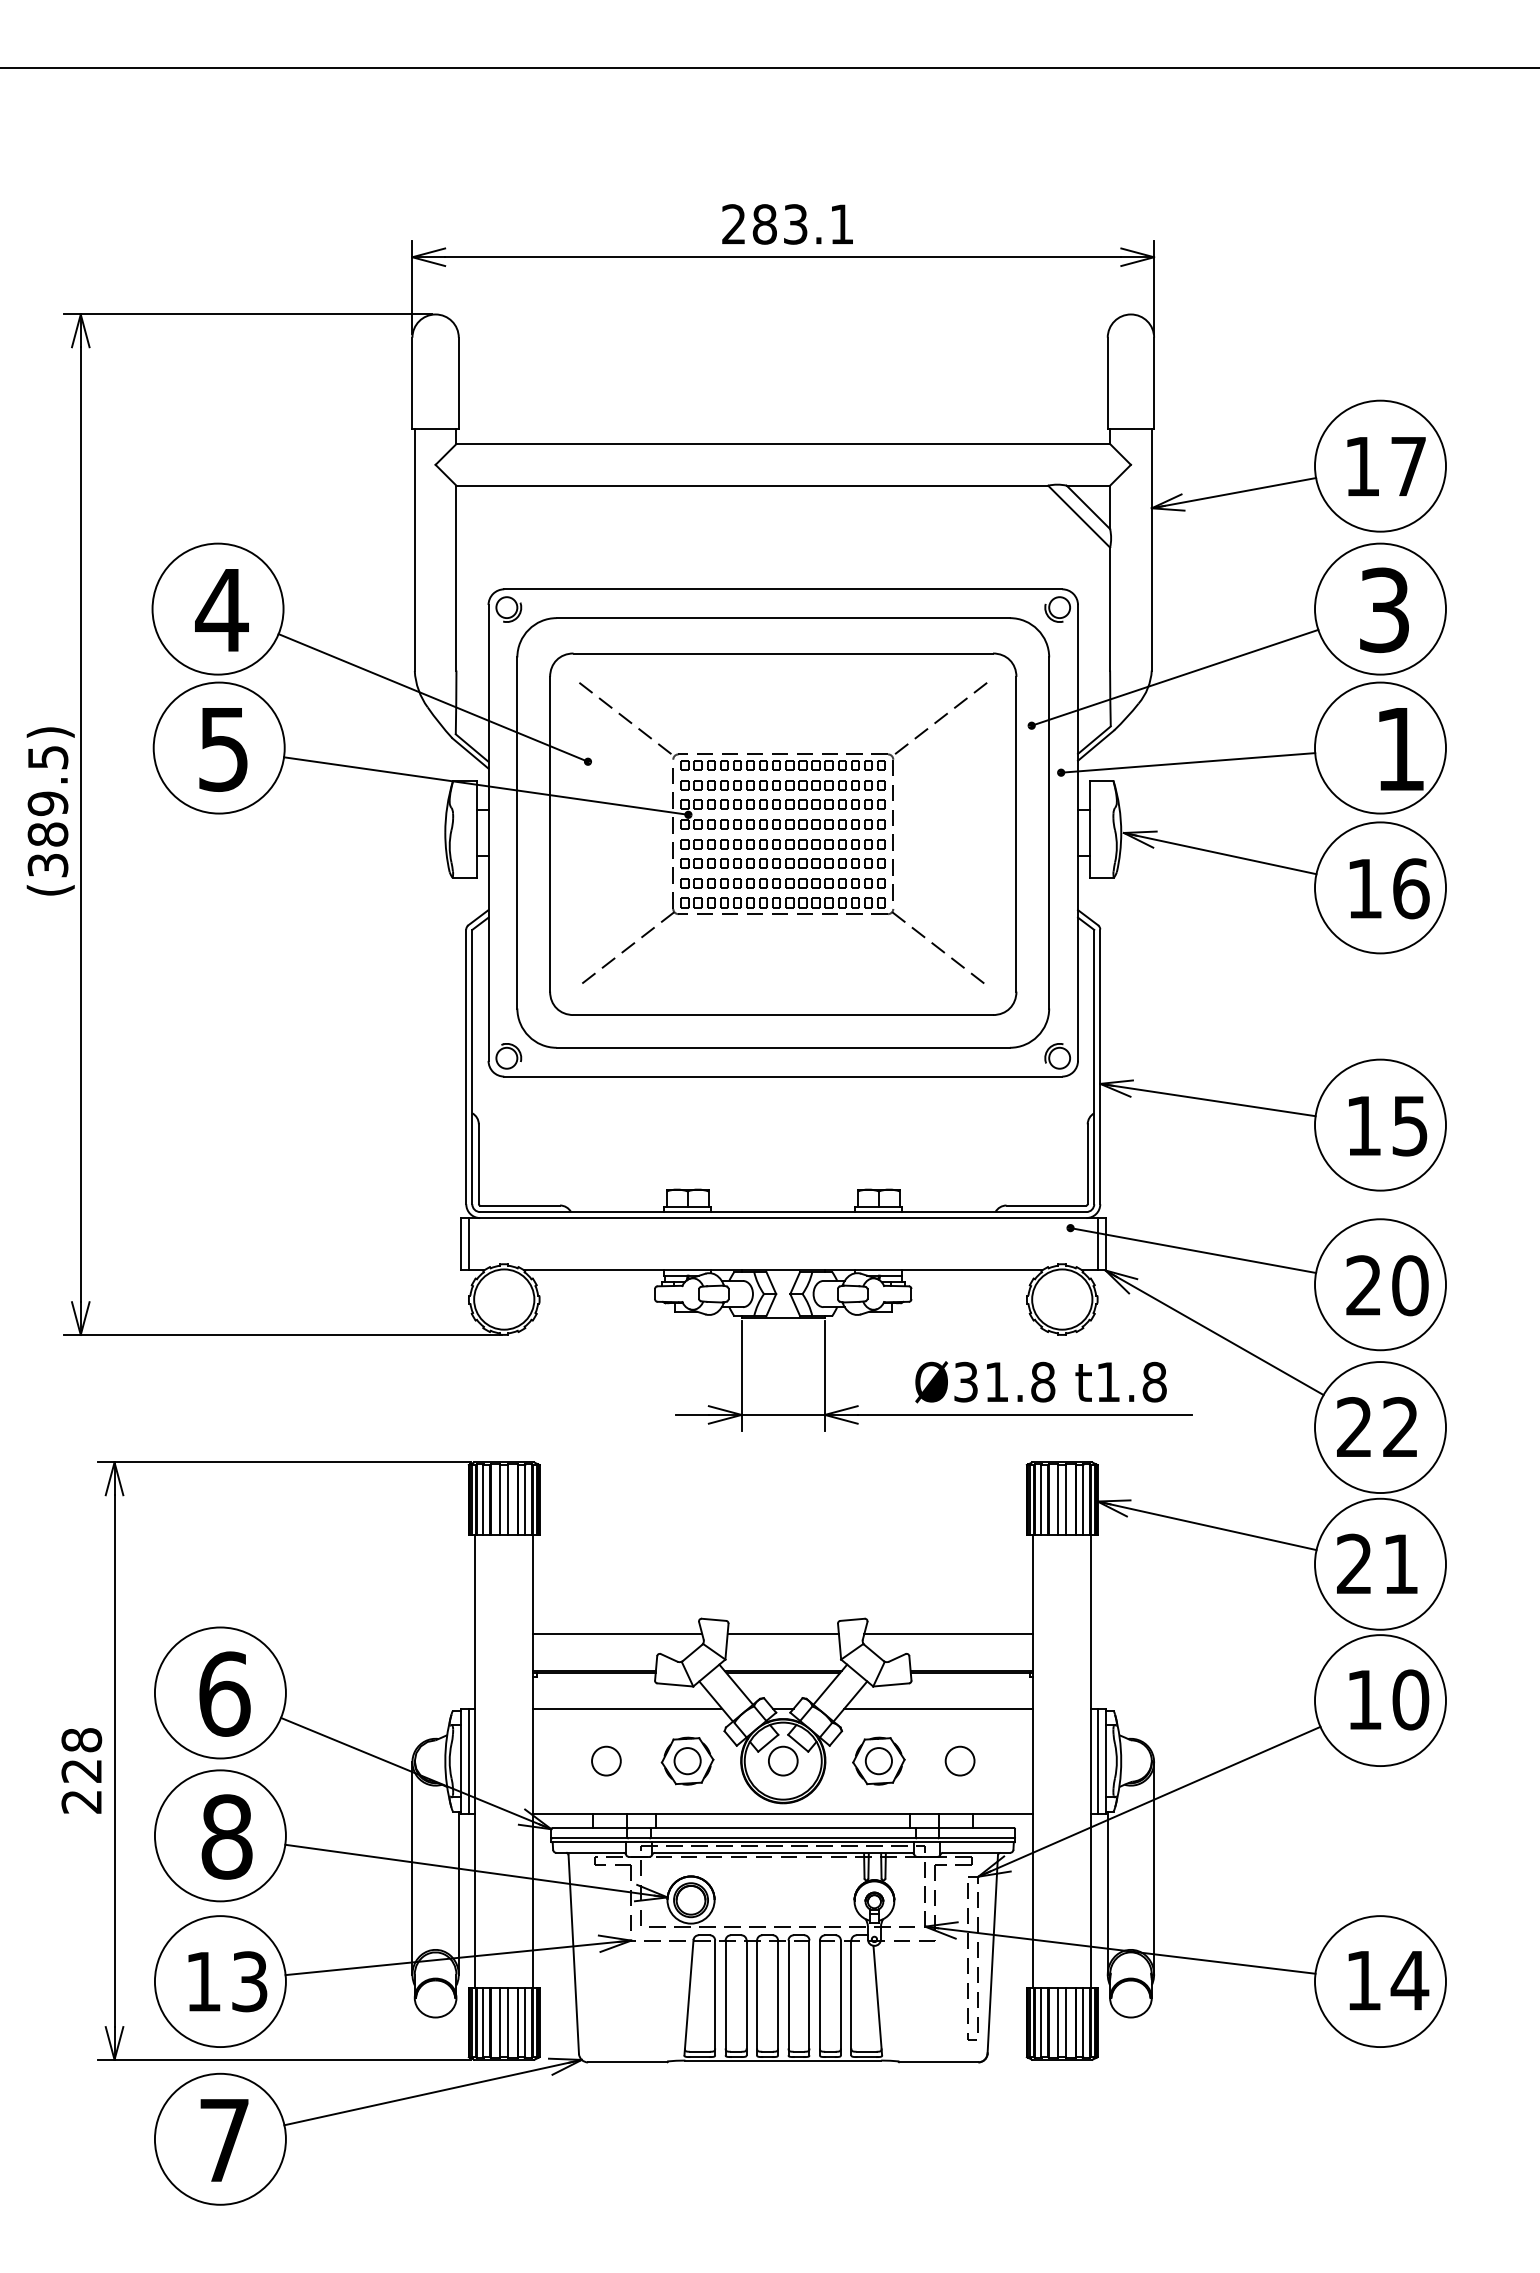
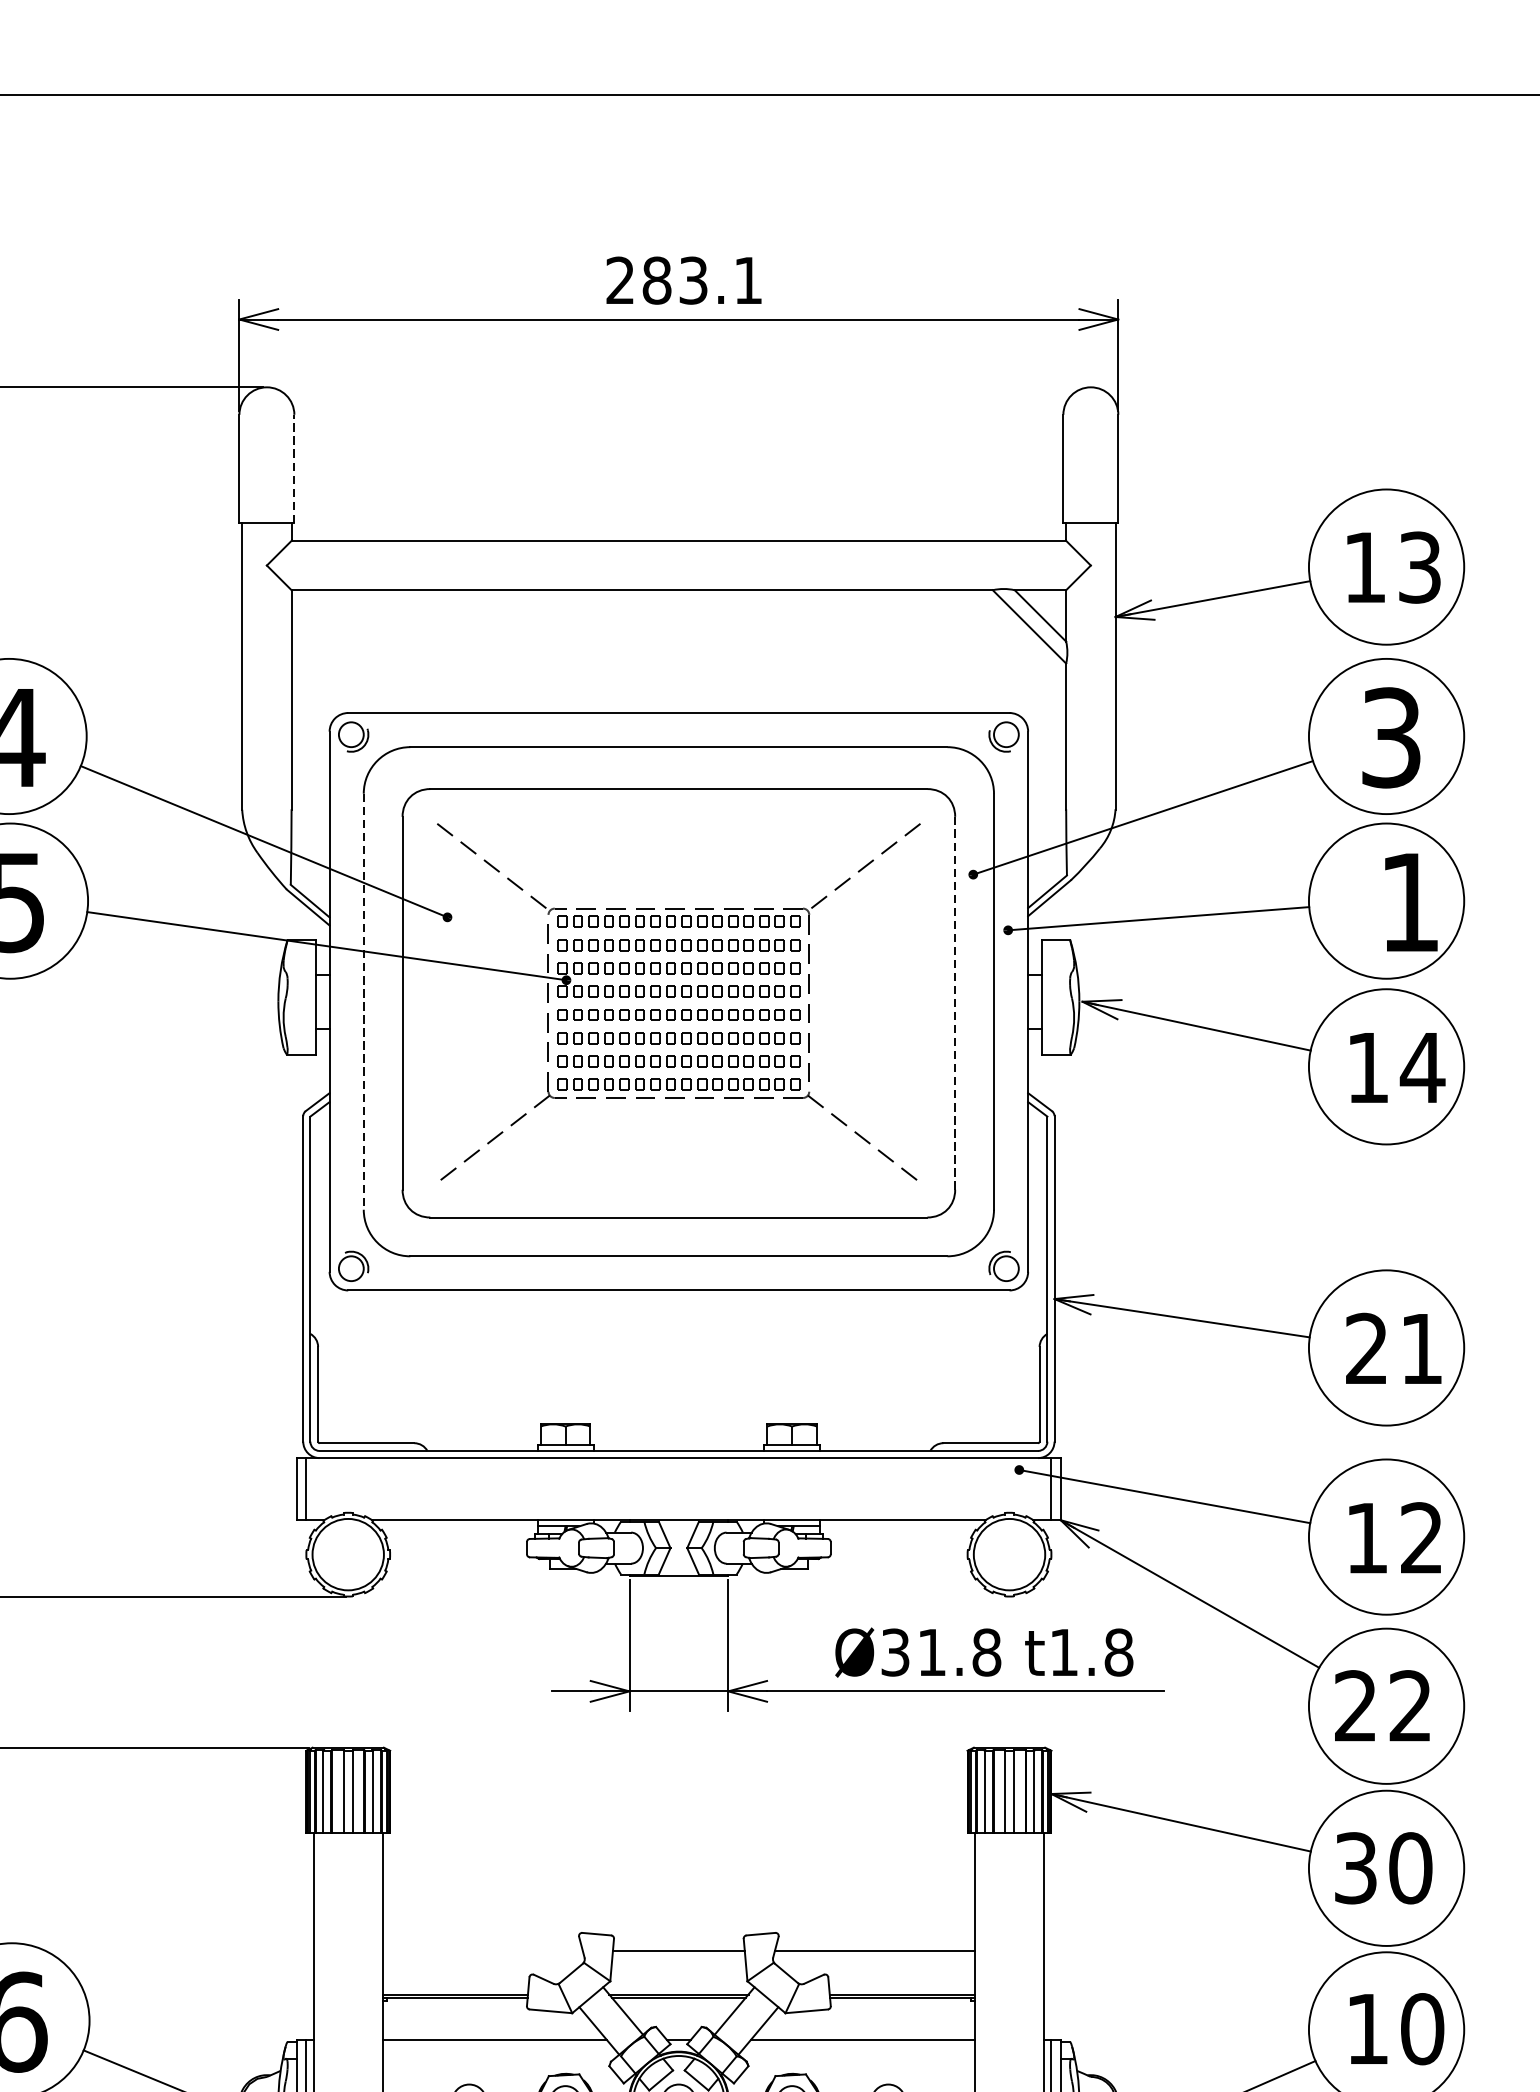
line: (458, 383) -> (294, 469), solid -> dashed
text: (1408, 466) -> (1419, 567), 17 -> 13
line: (517, 832) -> (363, 1001), solid -> dashed
line: (1016, 833) -> (955, 1002), solid -> dashed
text: (1410, 888) -> (1422, 1067), 16 -> 14
text: (1386, 1125) -> (1393, 1348), 15 -> 21
text: (1387, 1285) -> (1394, 1537), 20 -> 12
text: (1378, 1563) -> (1384, 1867), 21 -> 30
line: (617, 1634) -> (482, 1951), removed

